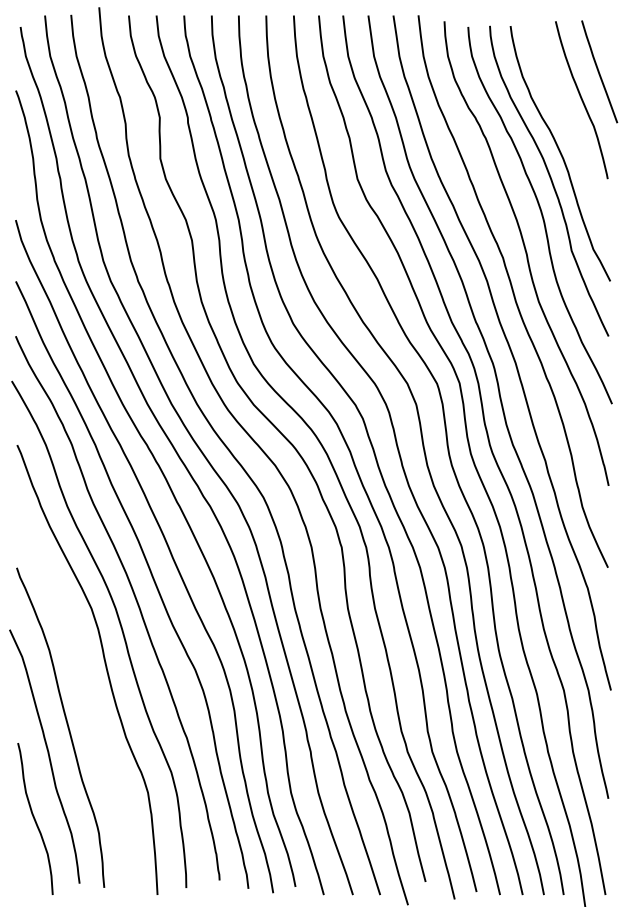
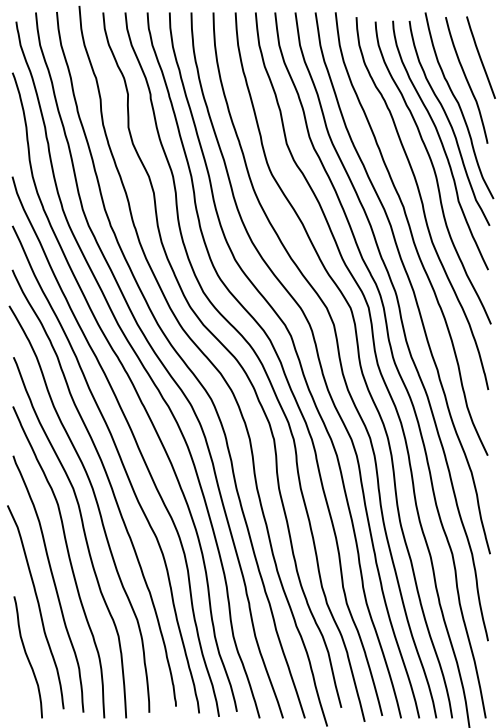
curve: (572, 131) -> (459, 105), added
curve: (86, 698) -> (69, 560), added

